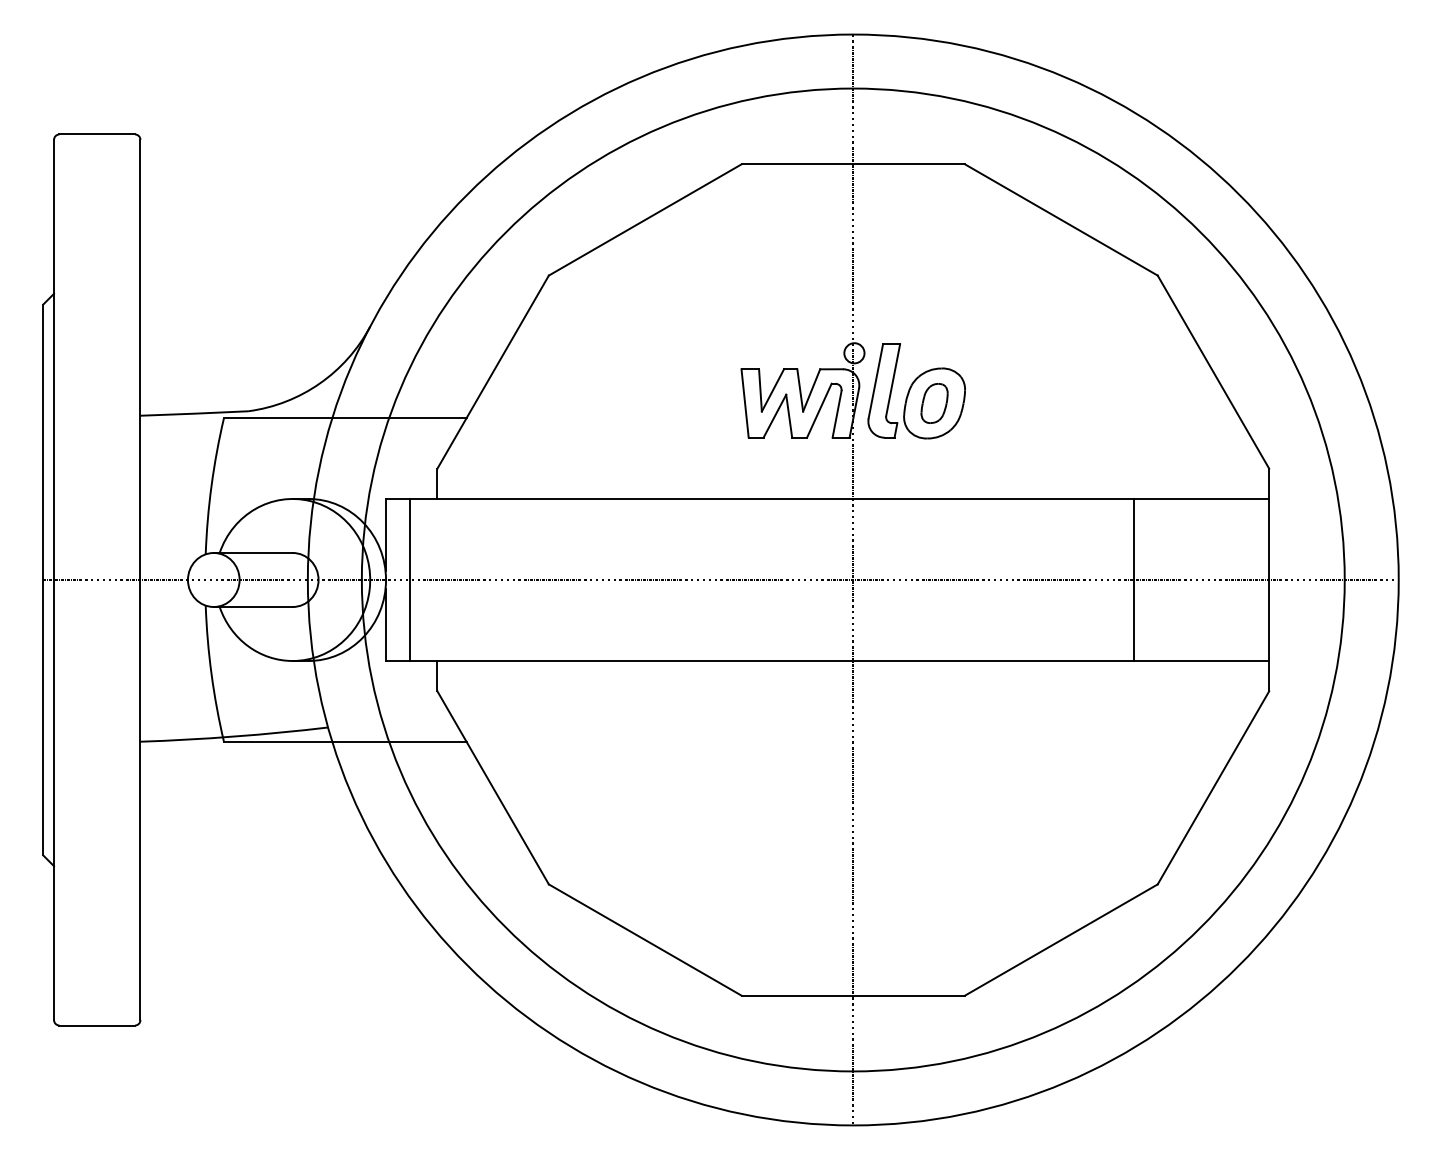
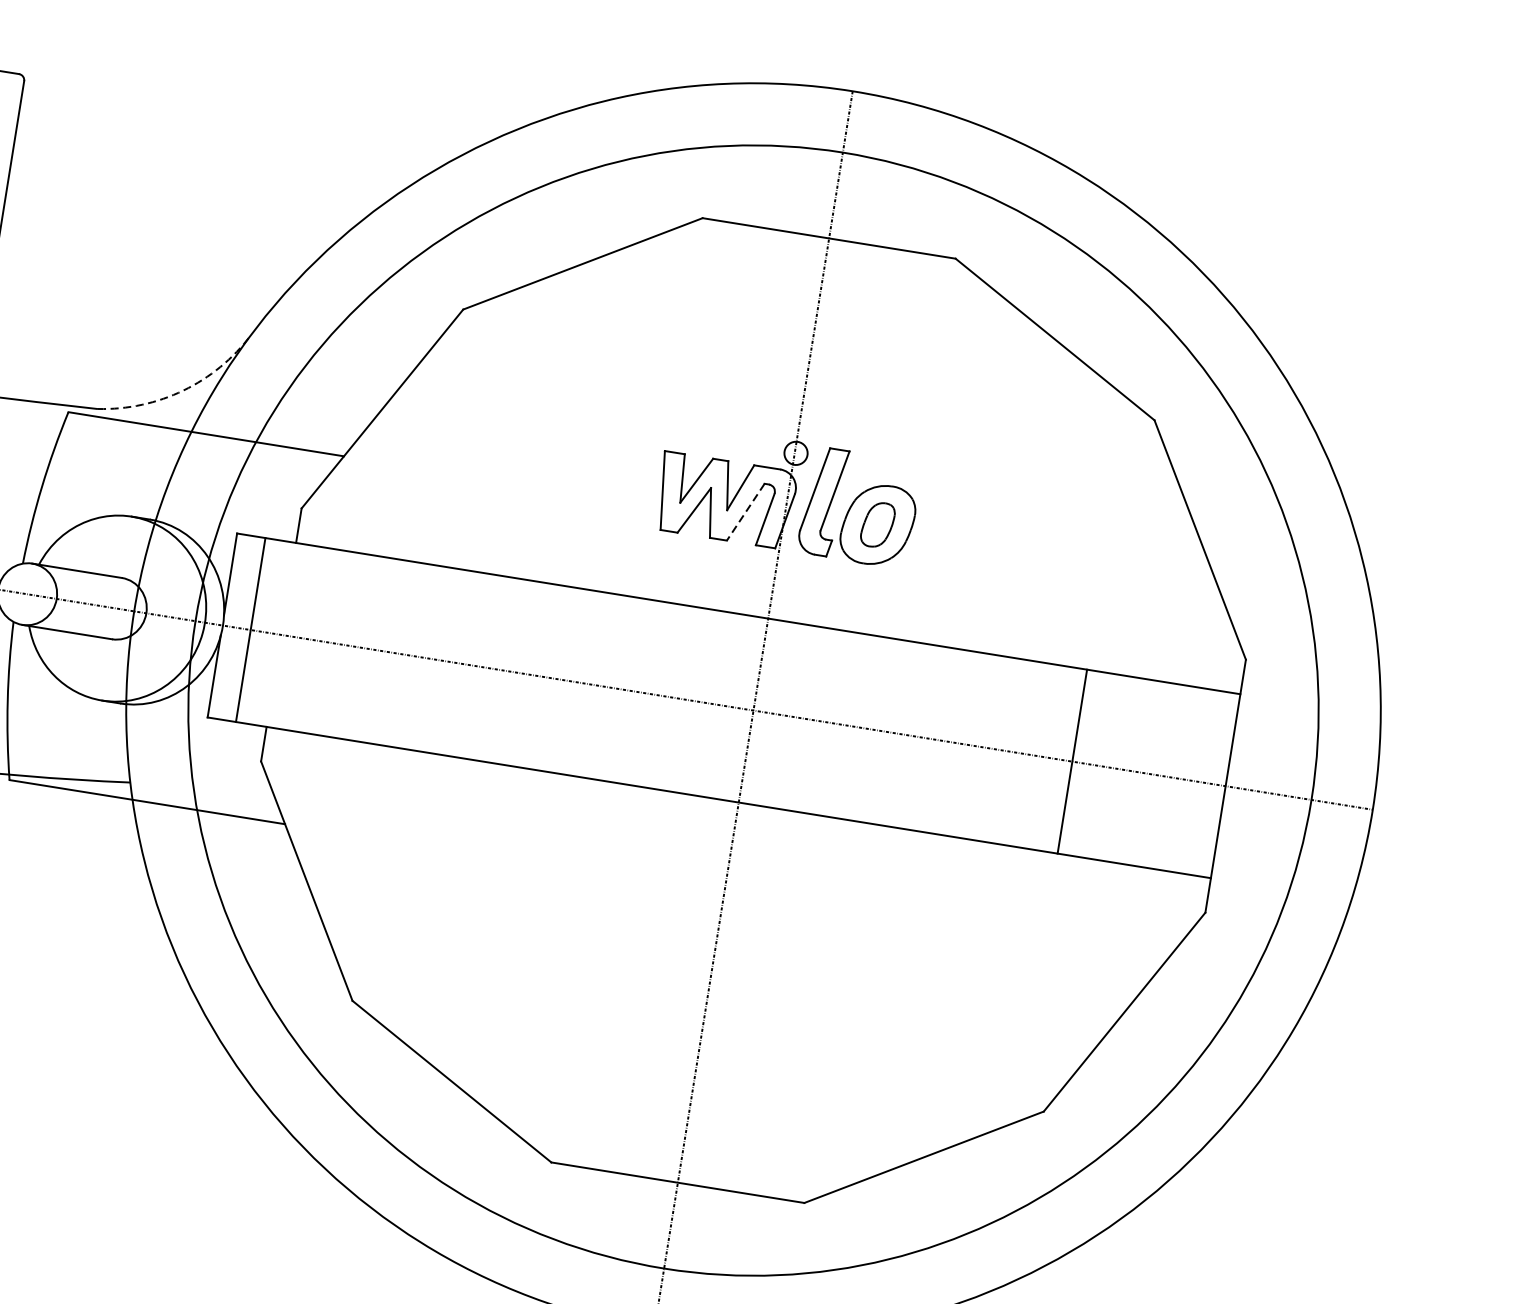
arc: (319, 383) -> (183, 390), solid -> dashed
line: (819, 410) -> (745, 511), solid -> dashed

